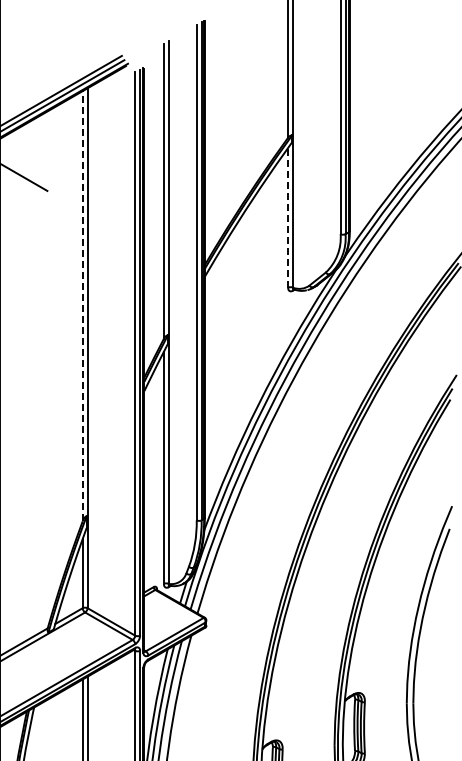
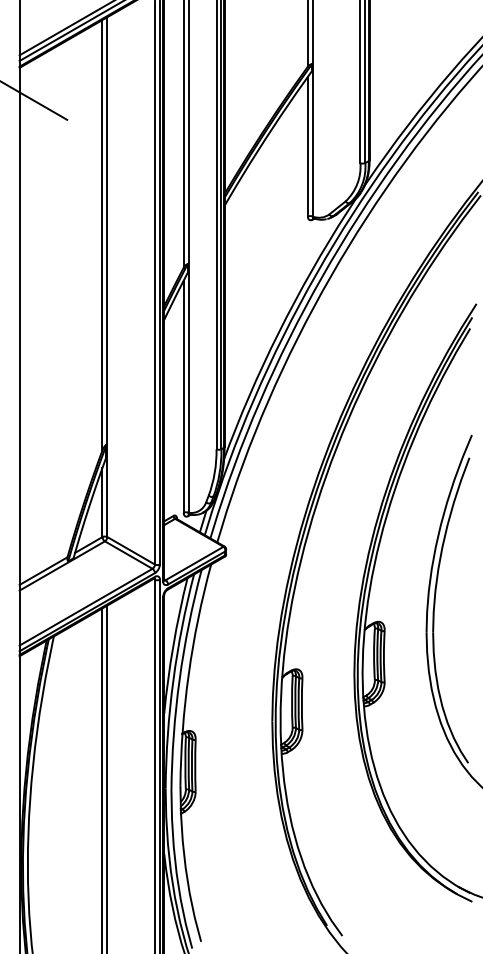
line: (287, 217) -> (307, 146), dashed -> solid
line: (82, 305) -> (102, 234), dashed -> solid

